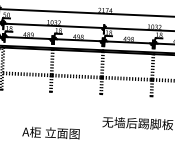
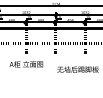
text: (51, 133) -> (26, 64), moved

